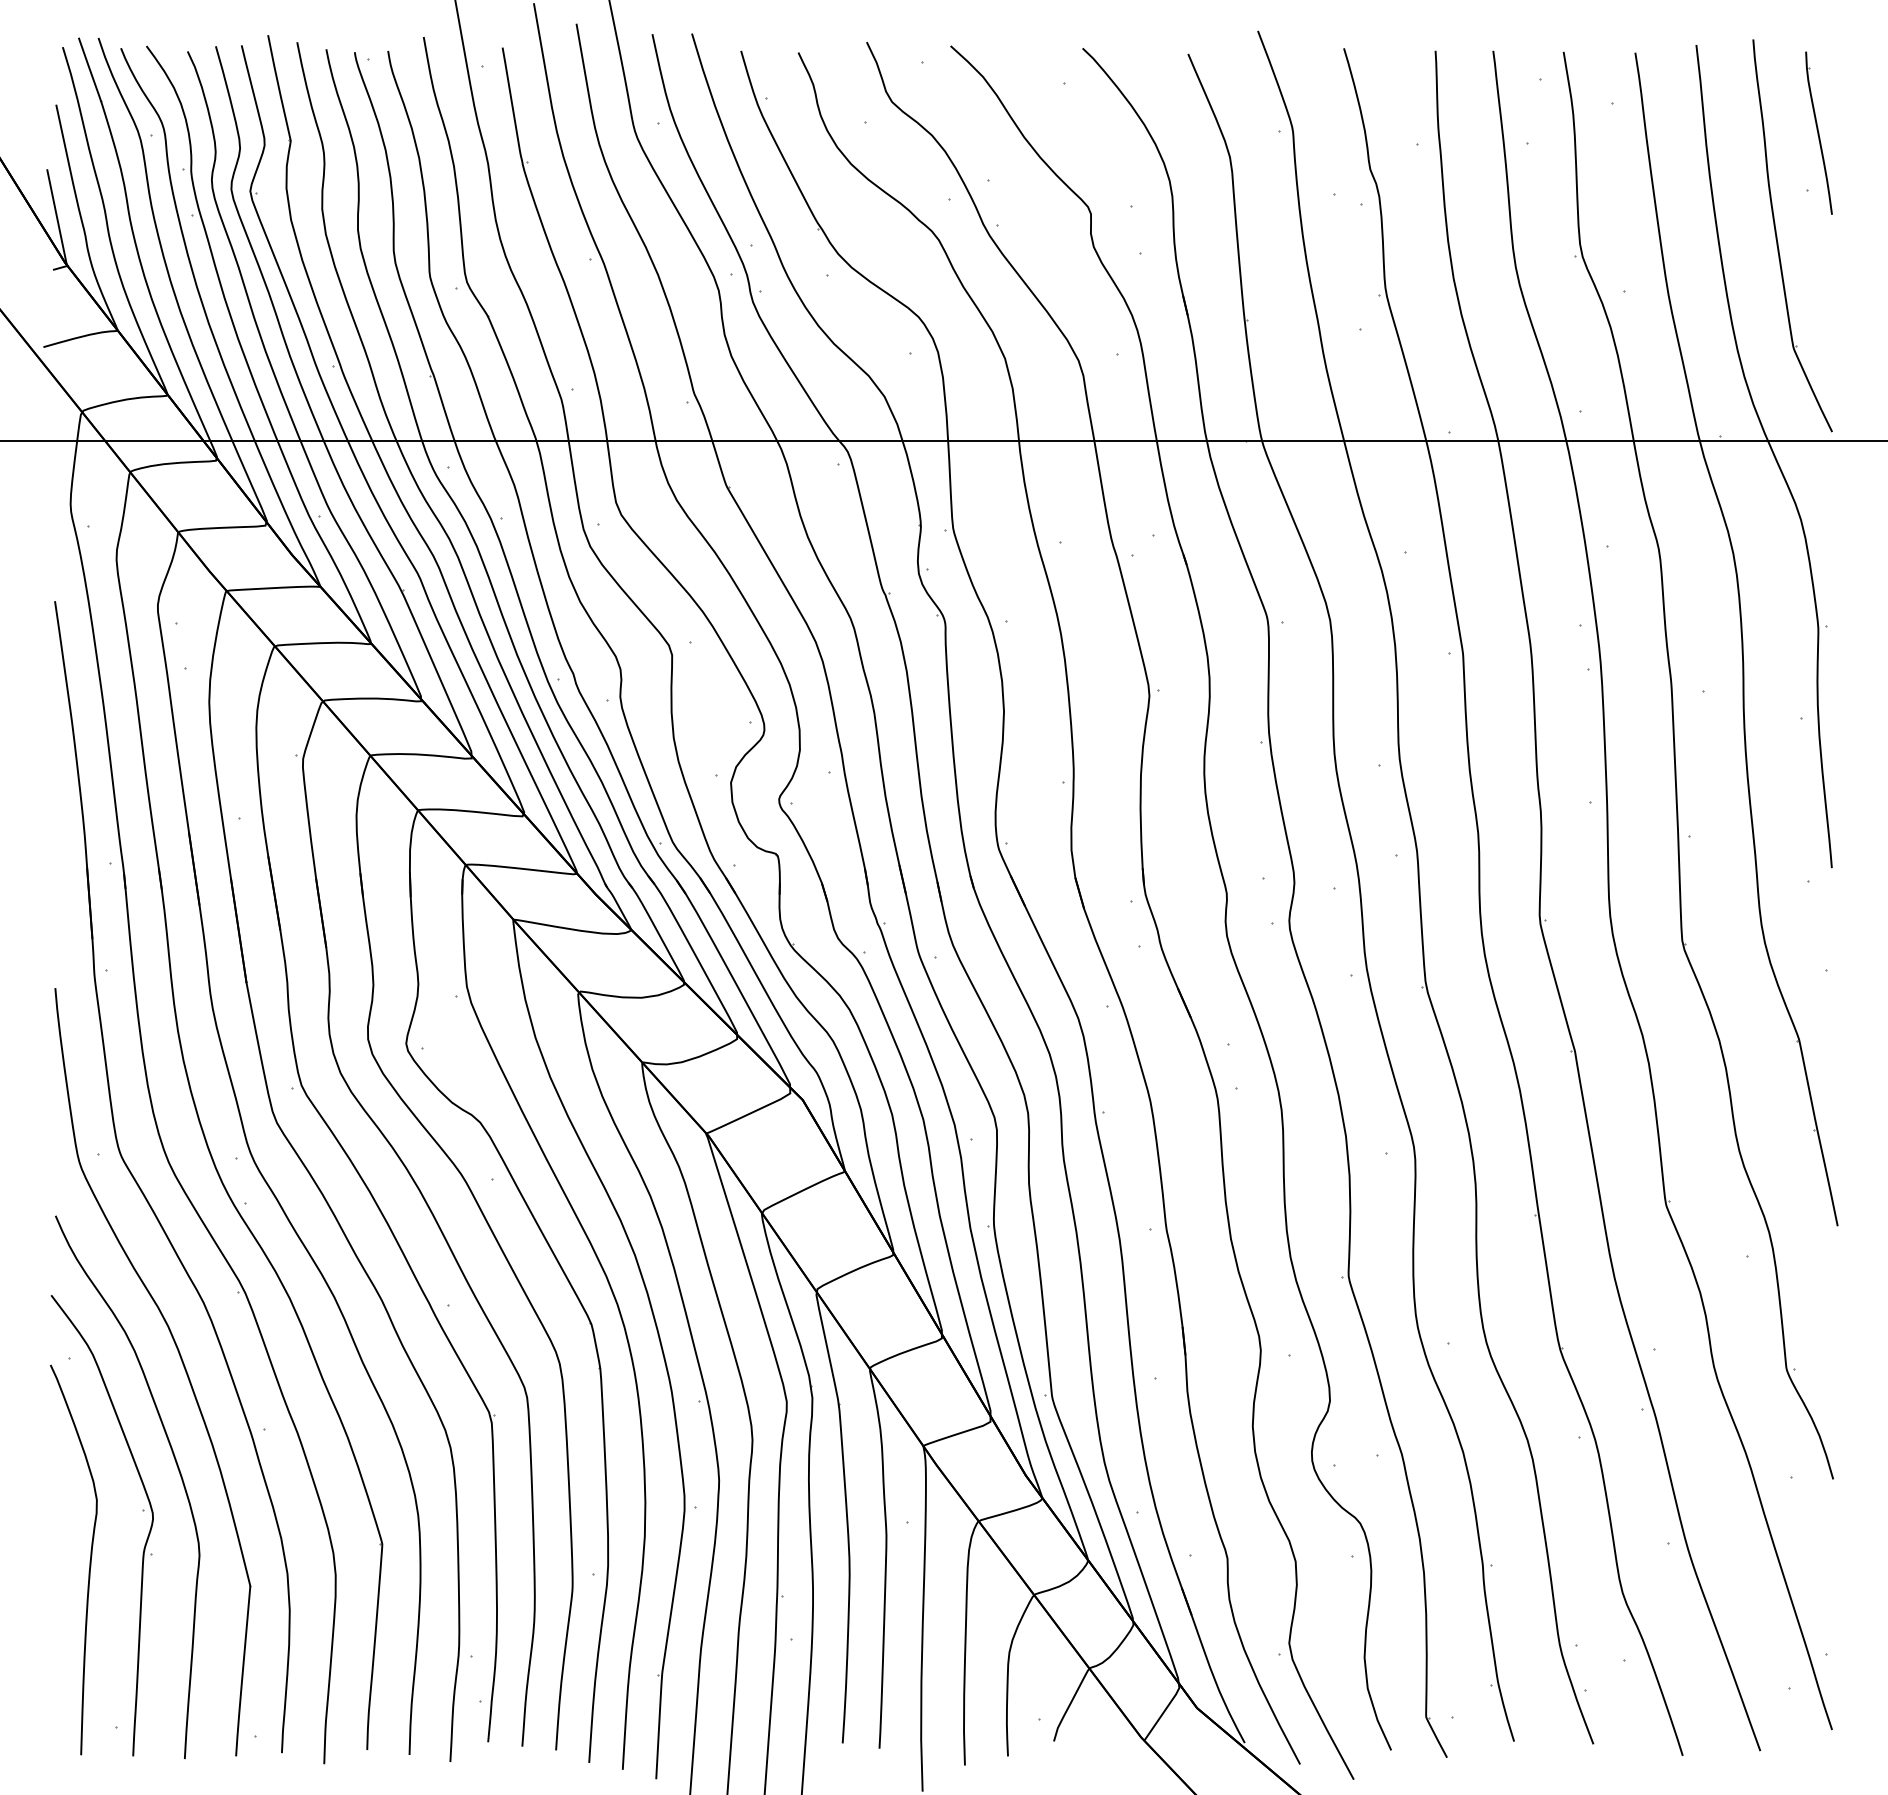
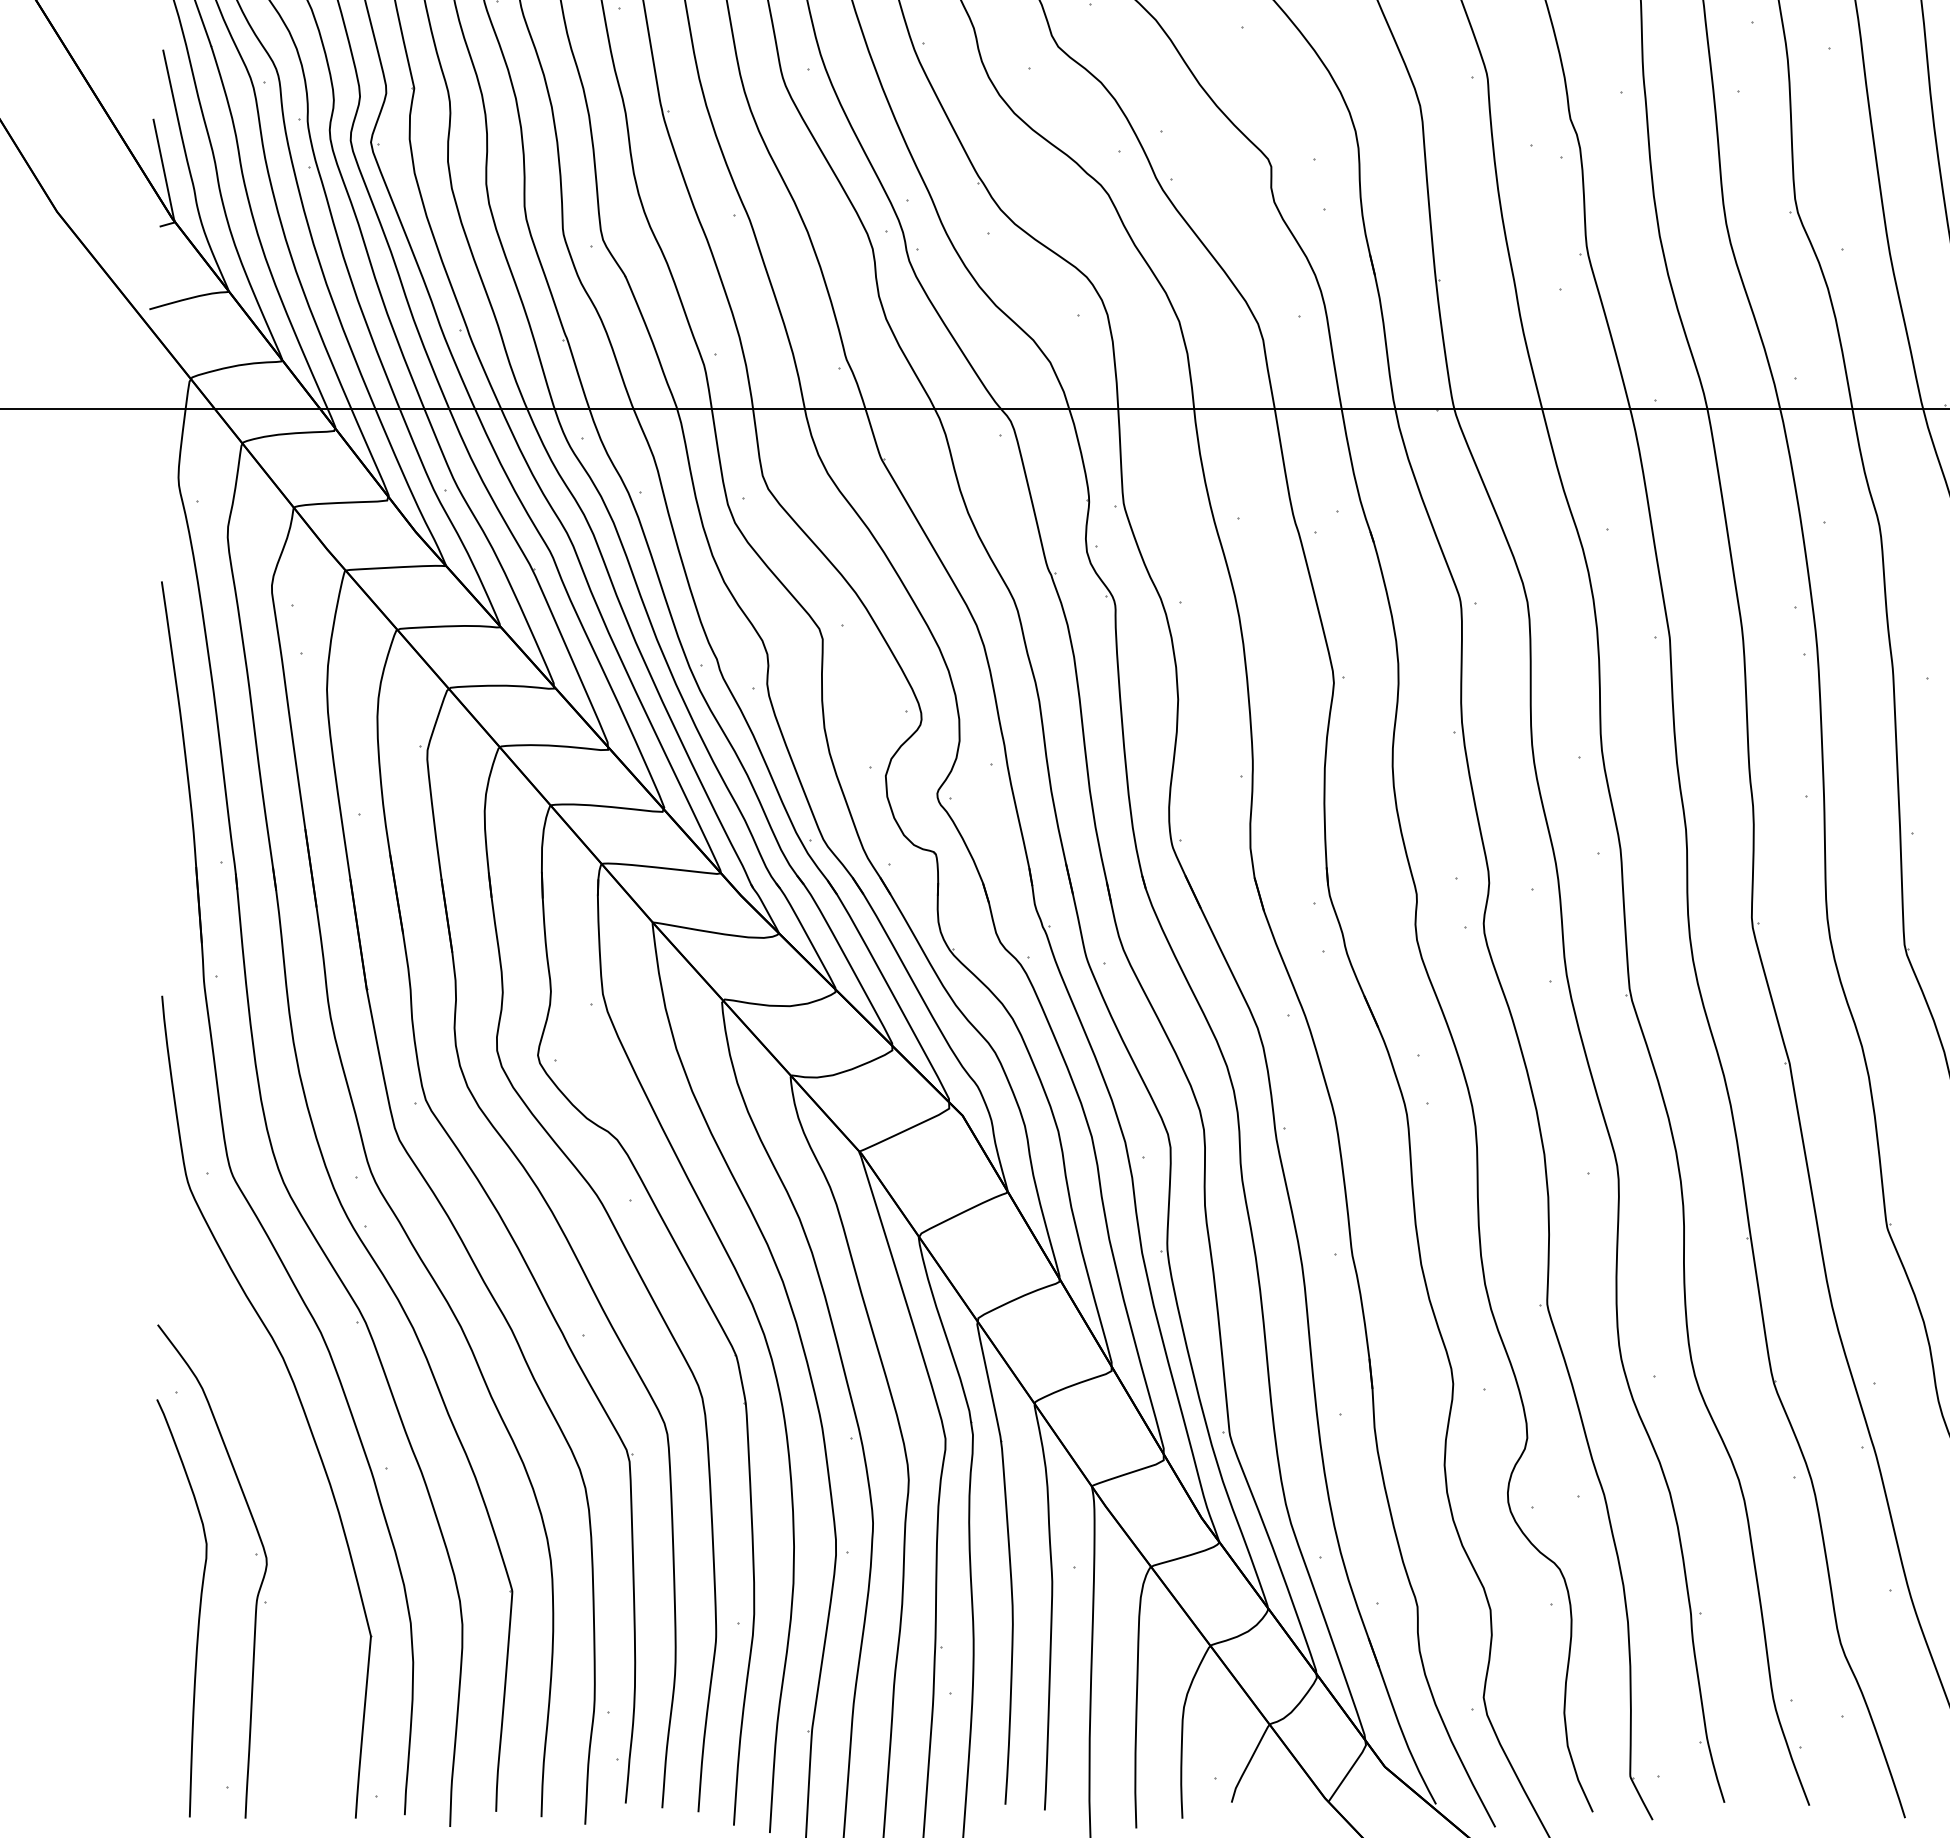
curve: (178, 1471) -> (294, 1513), removed

